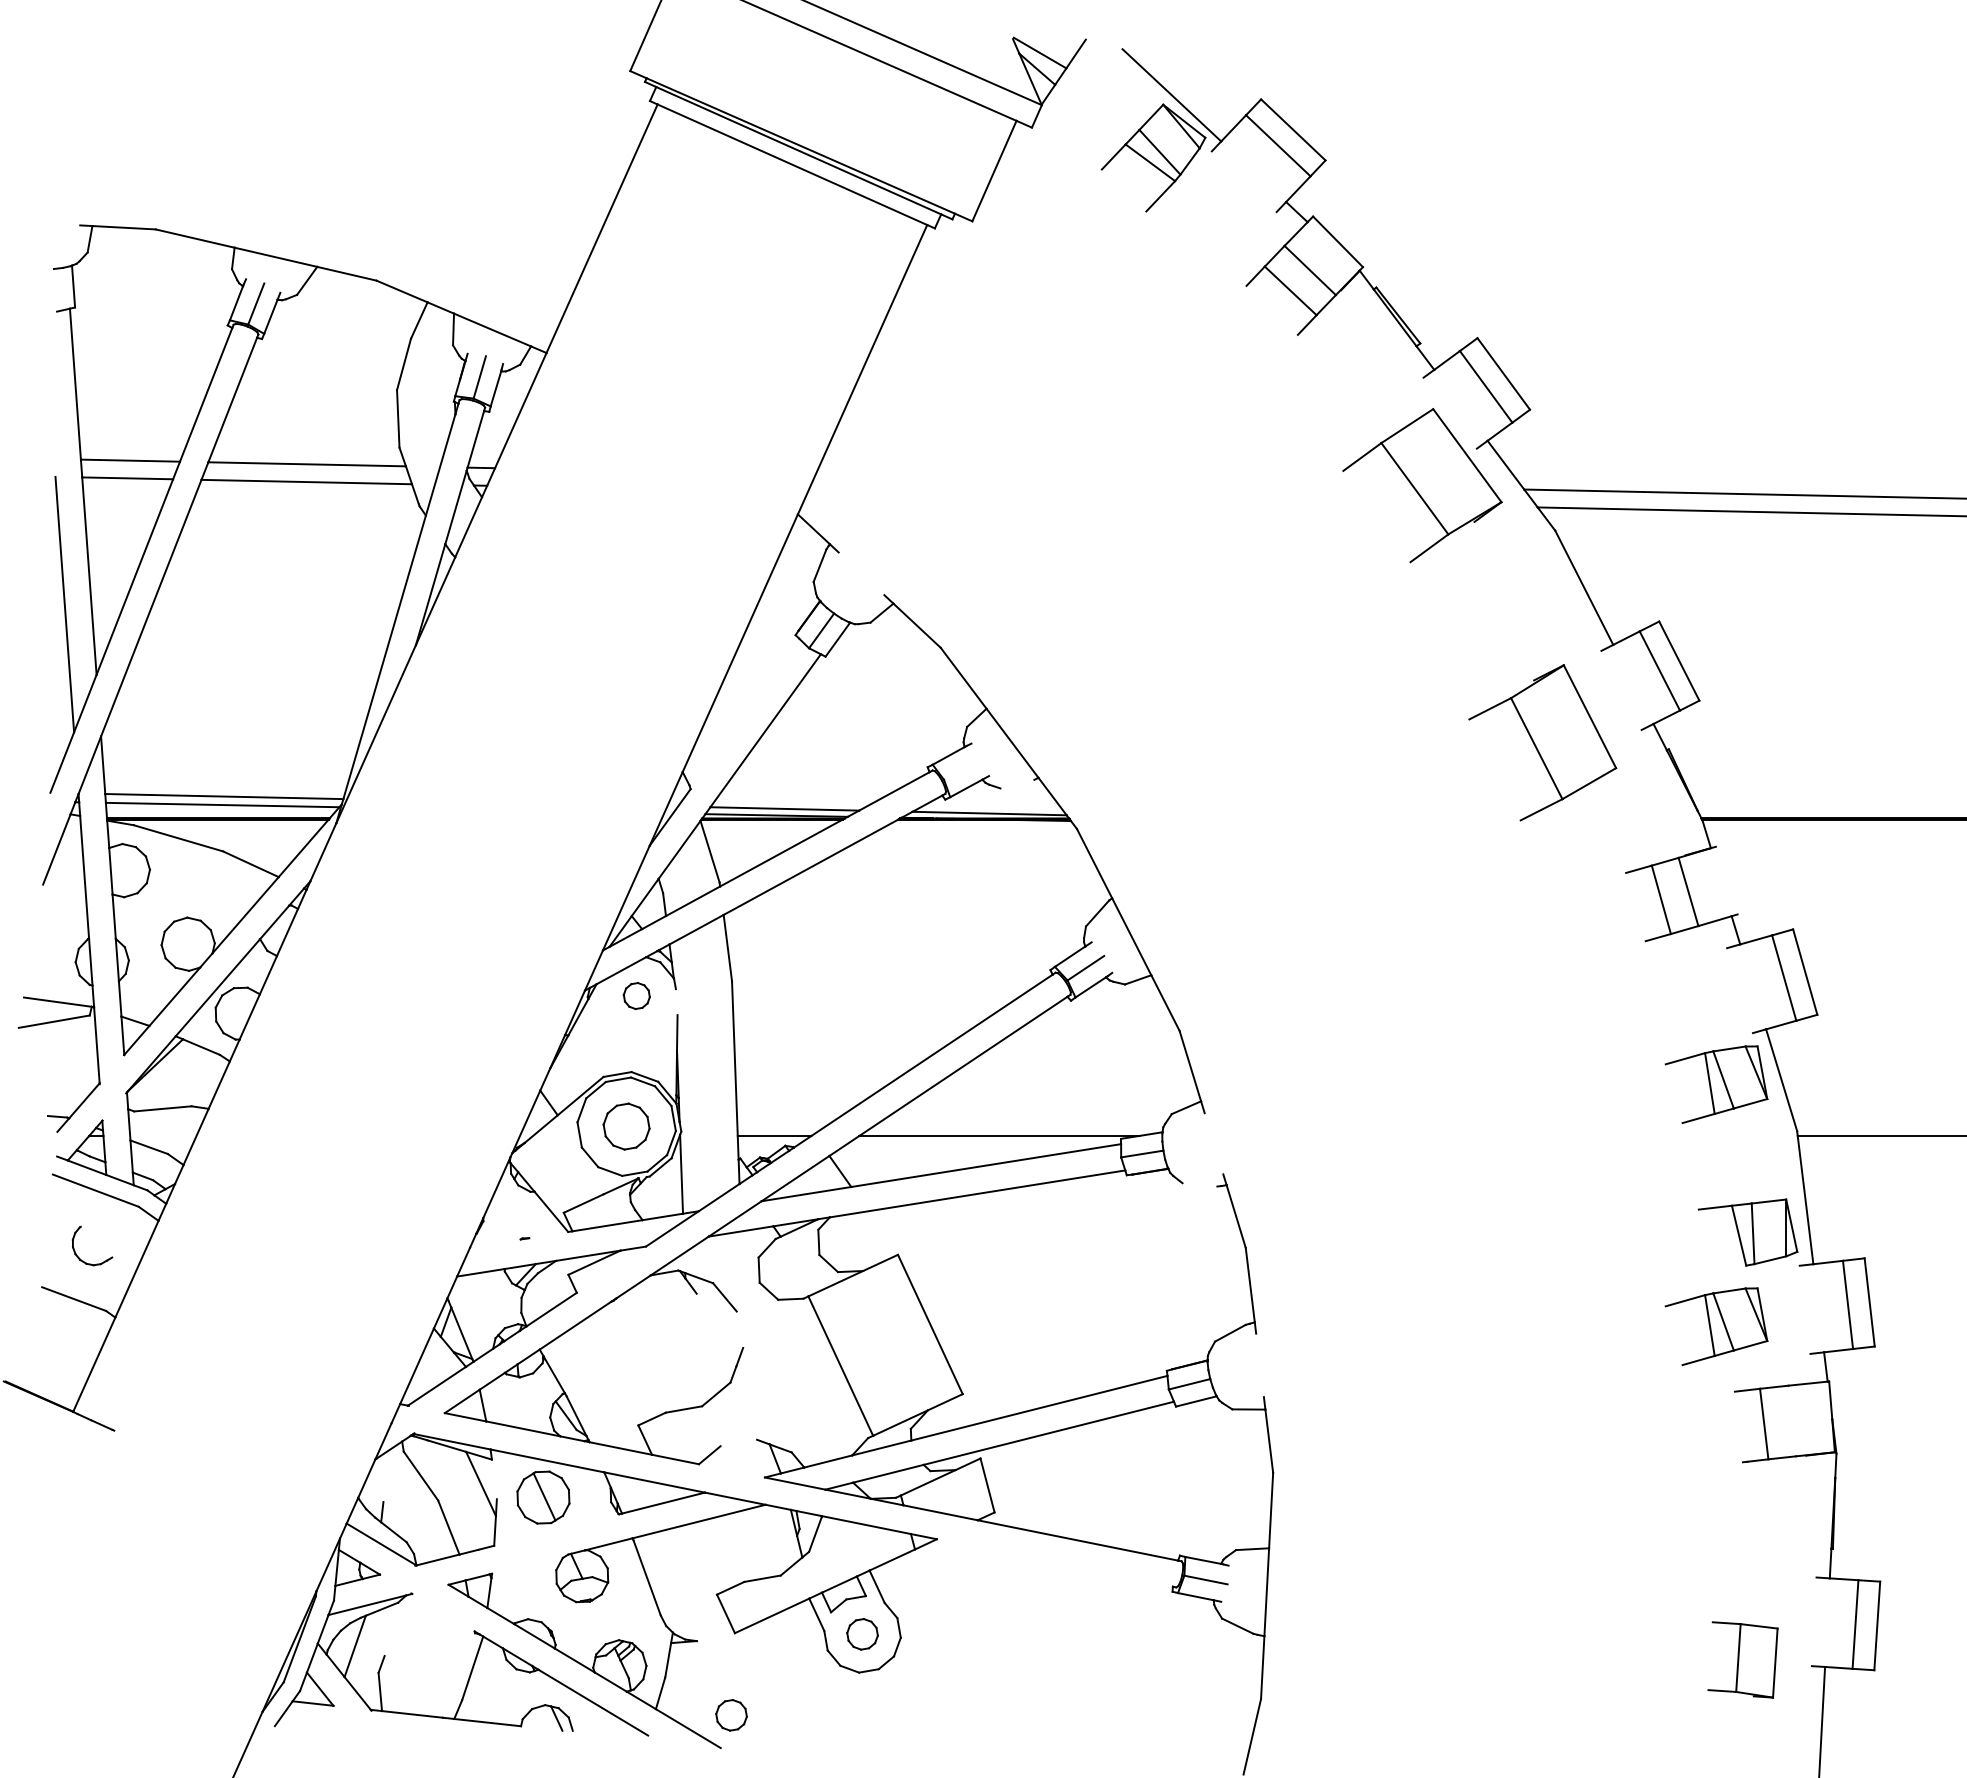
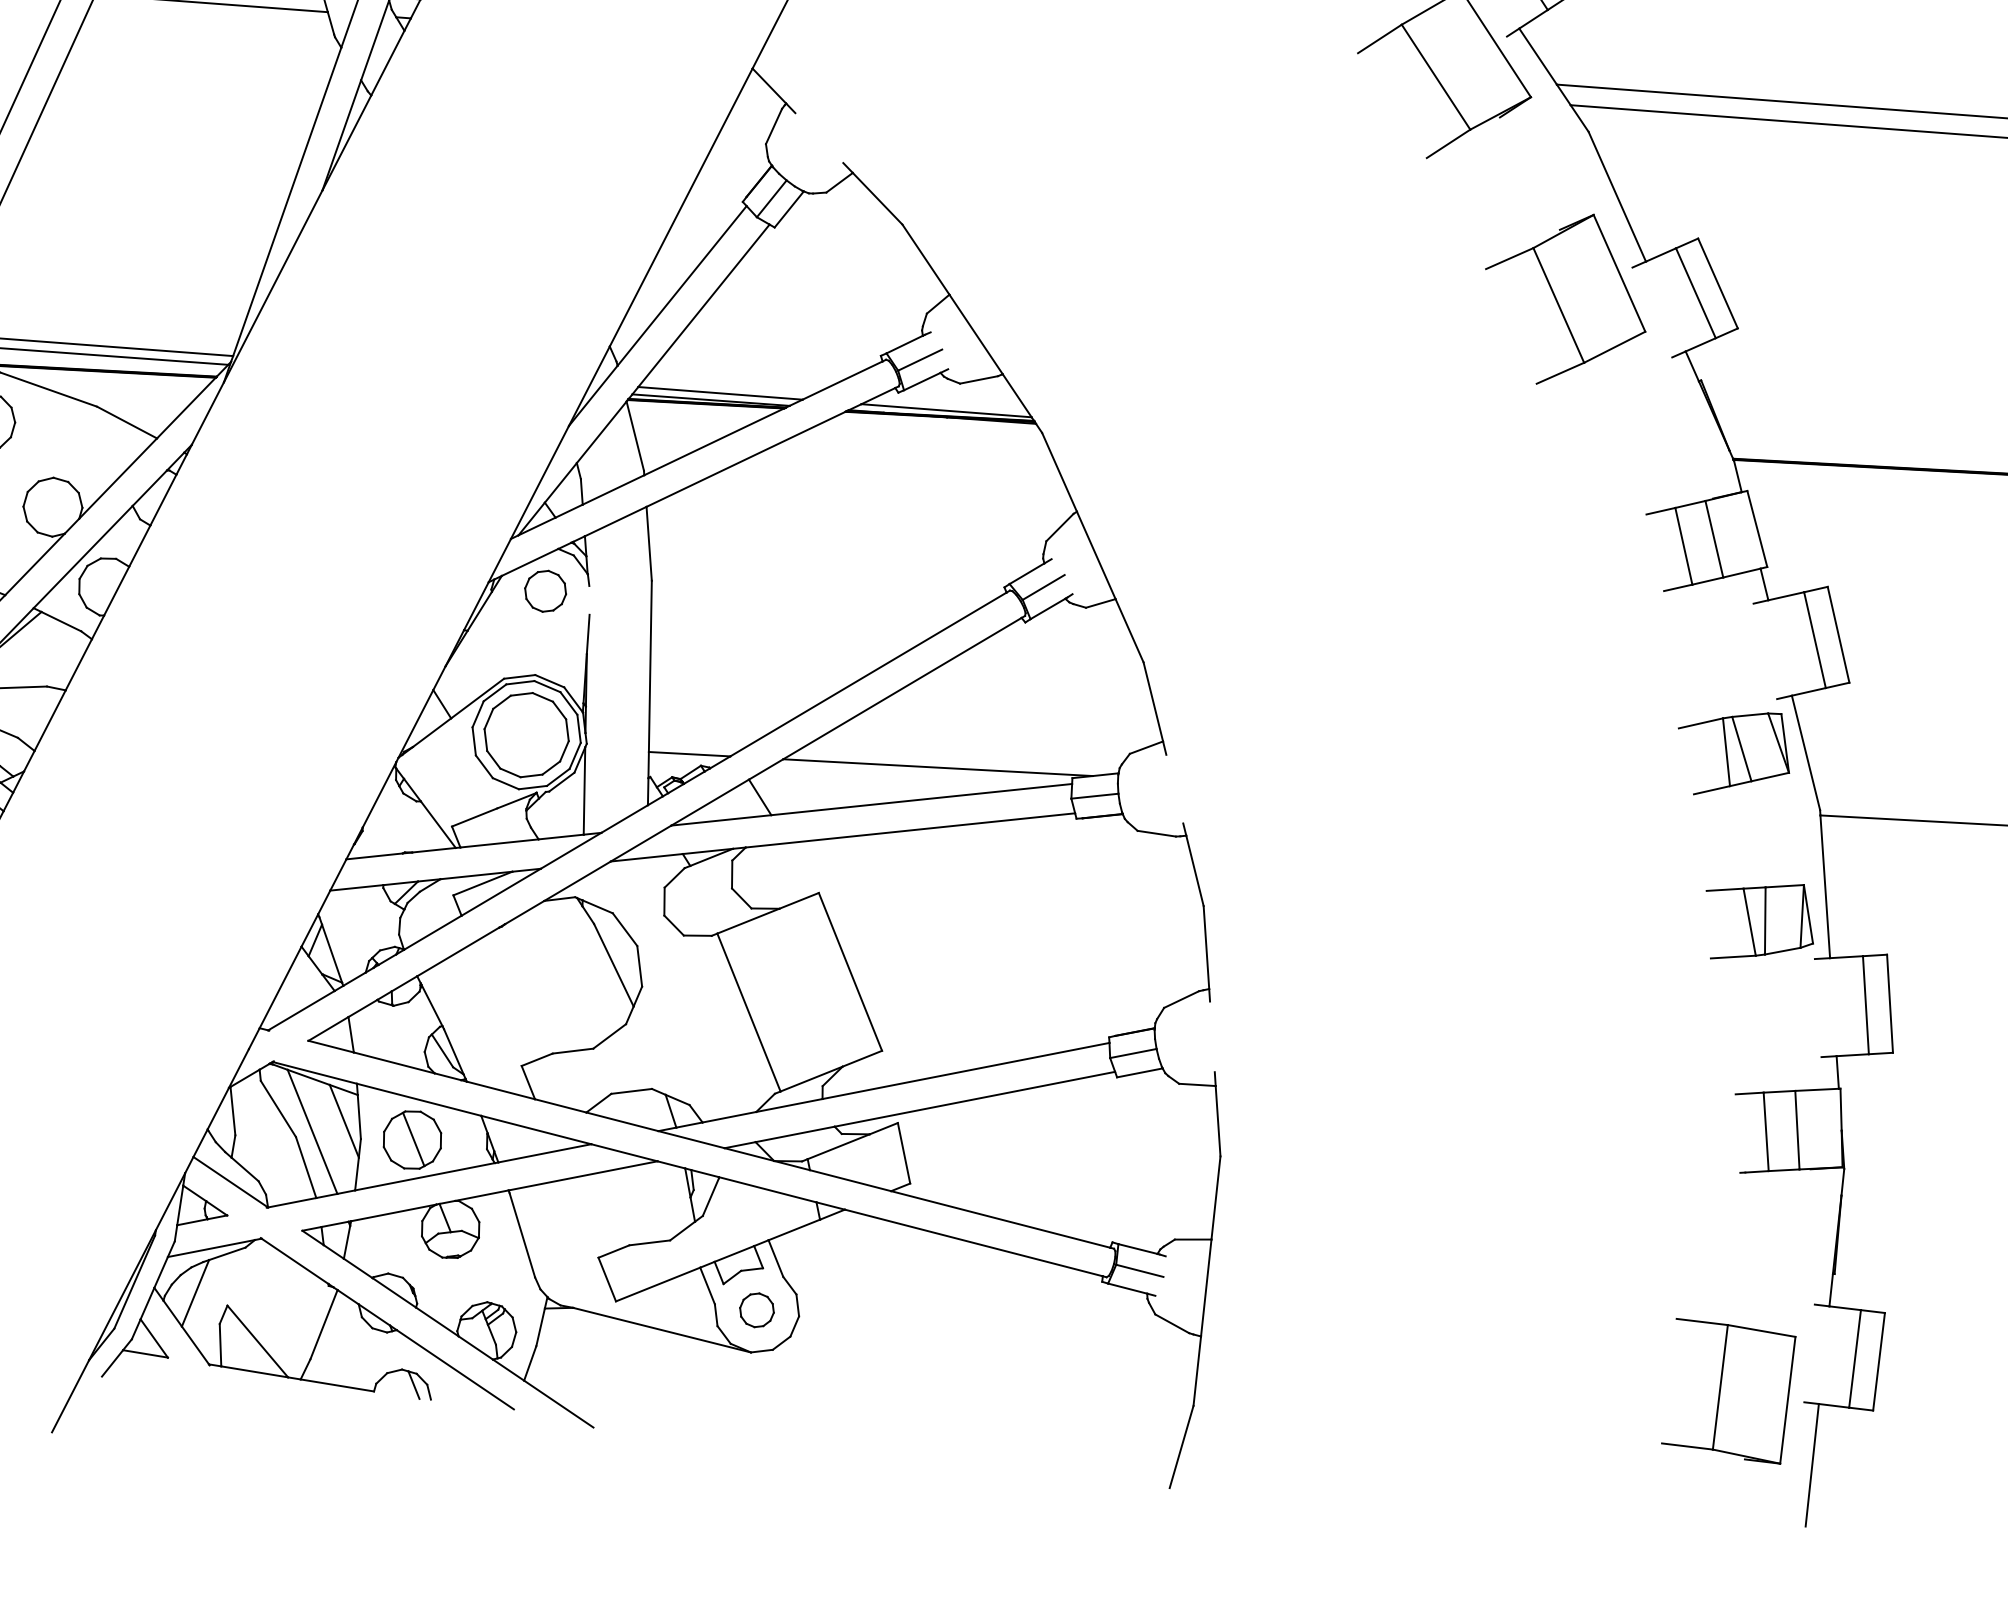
line: (744, 713) -> (681, 285), added
part: (1542, 742) -> (1565, 298), moved
line: (962, 768) -> (919, 359), added
line: (1017, 783) -> (979, 379), added
line: (1726, 880) -> (1757, 528), added
part: (636, 995) -> (545, 590), size x1.43
part: (626, 1126) -> (526, 734), size x1.67
line: (1199, 1184) -> (1156, 833), added
line: (548, 1234) -> (433, 849), added
line: (495, 1243) -> (374, 856), added
line: (1725, 1267) -> (1732, 956), added
line: (610, 1269) -> (500, 891), added
part: (1716, 1326) -> (1719, 1021), removed
line: (716, 1329) -> (613, 964), added
line: (739, 1329) -> (639, 966), added
line: (1792, 1420) -> (1797, 1129), added
line: (738, 1442) -> (631, 1090), added
line: (731, 1470) -> (621, 1121), added
line: (493, 1479) -> (358, 1117), added
line: (379, 1480) -> (232, 1111), added
line: (452, 1494) -> (312, 1131), added
line: (556, 1529) -> (424, 1176), added
line: (1054, 1562) -> (973, 1242), added
line: (530, 1563) -> (394, 1212), added
line: (443, 1612) -> (295, 1261), added
line: (777, 1656) -> (661, 1329), added
part: (1742, 1659) -> (1728, 1390), size x1.67
line: (413, 1686) -> (257, 1341), added
part: (731, 1715) -> (607, 1392), removed

